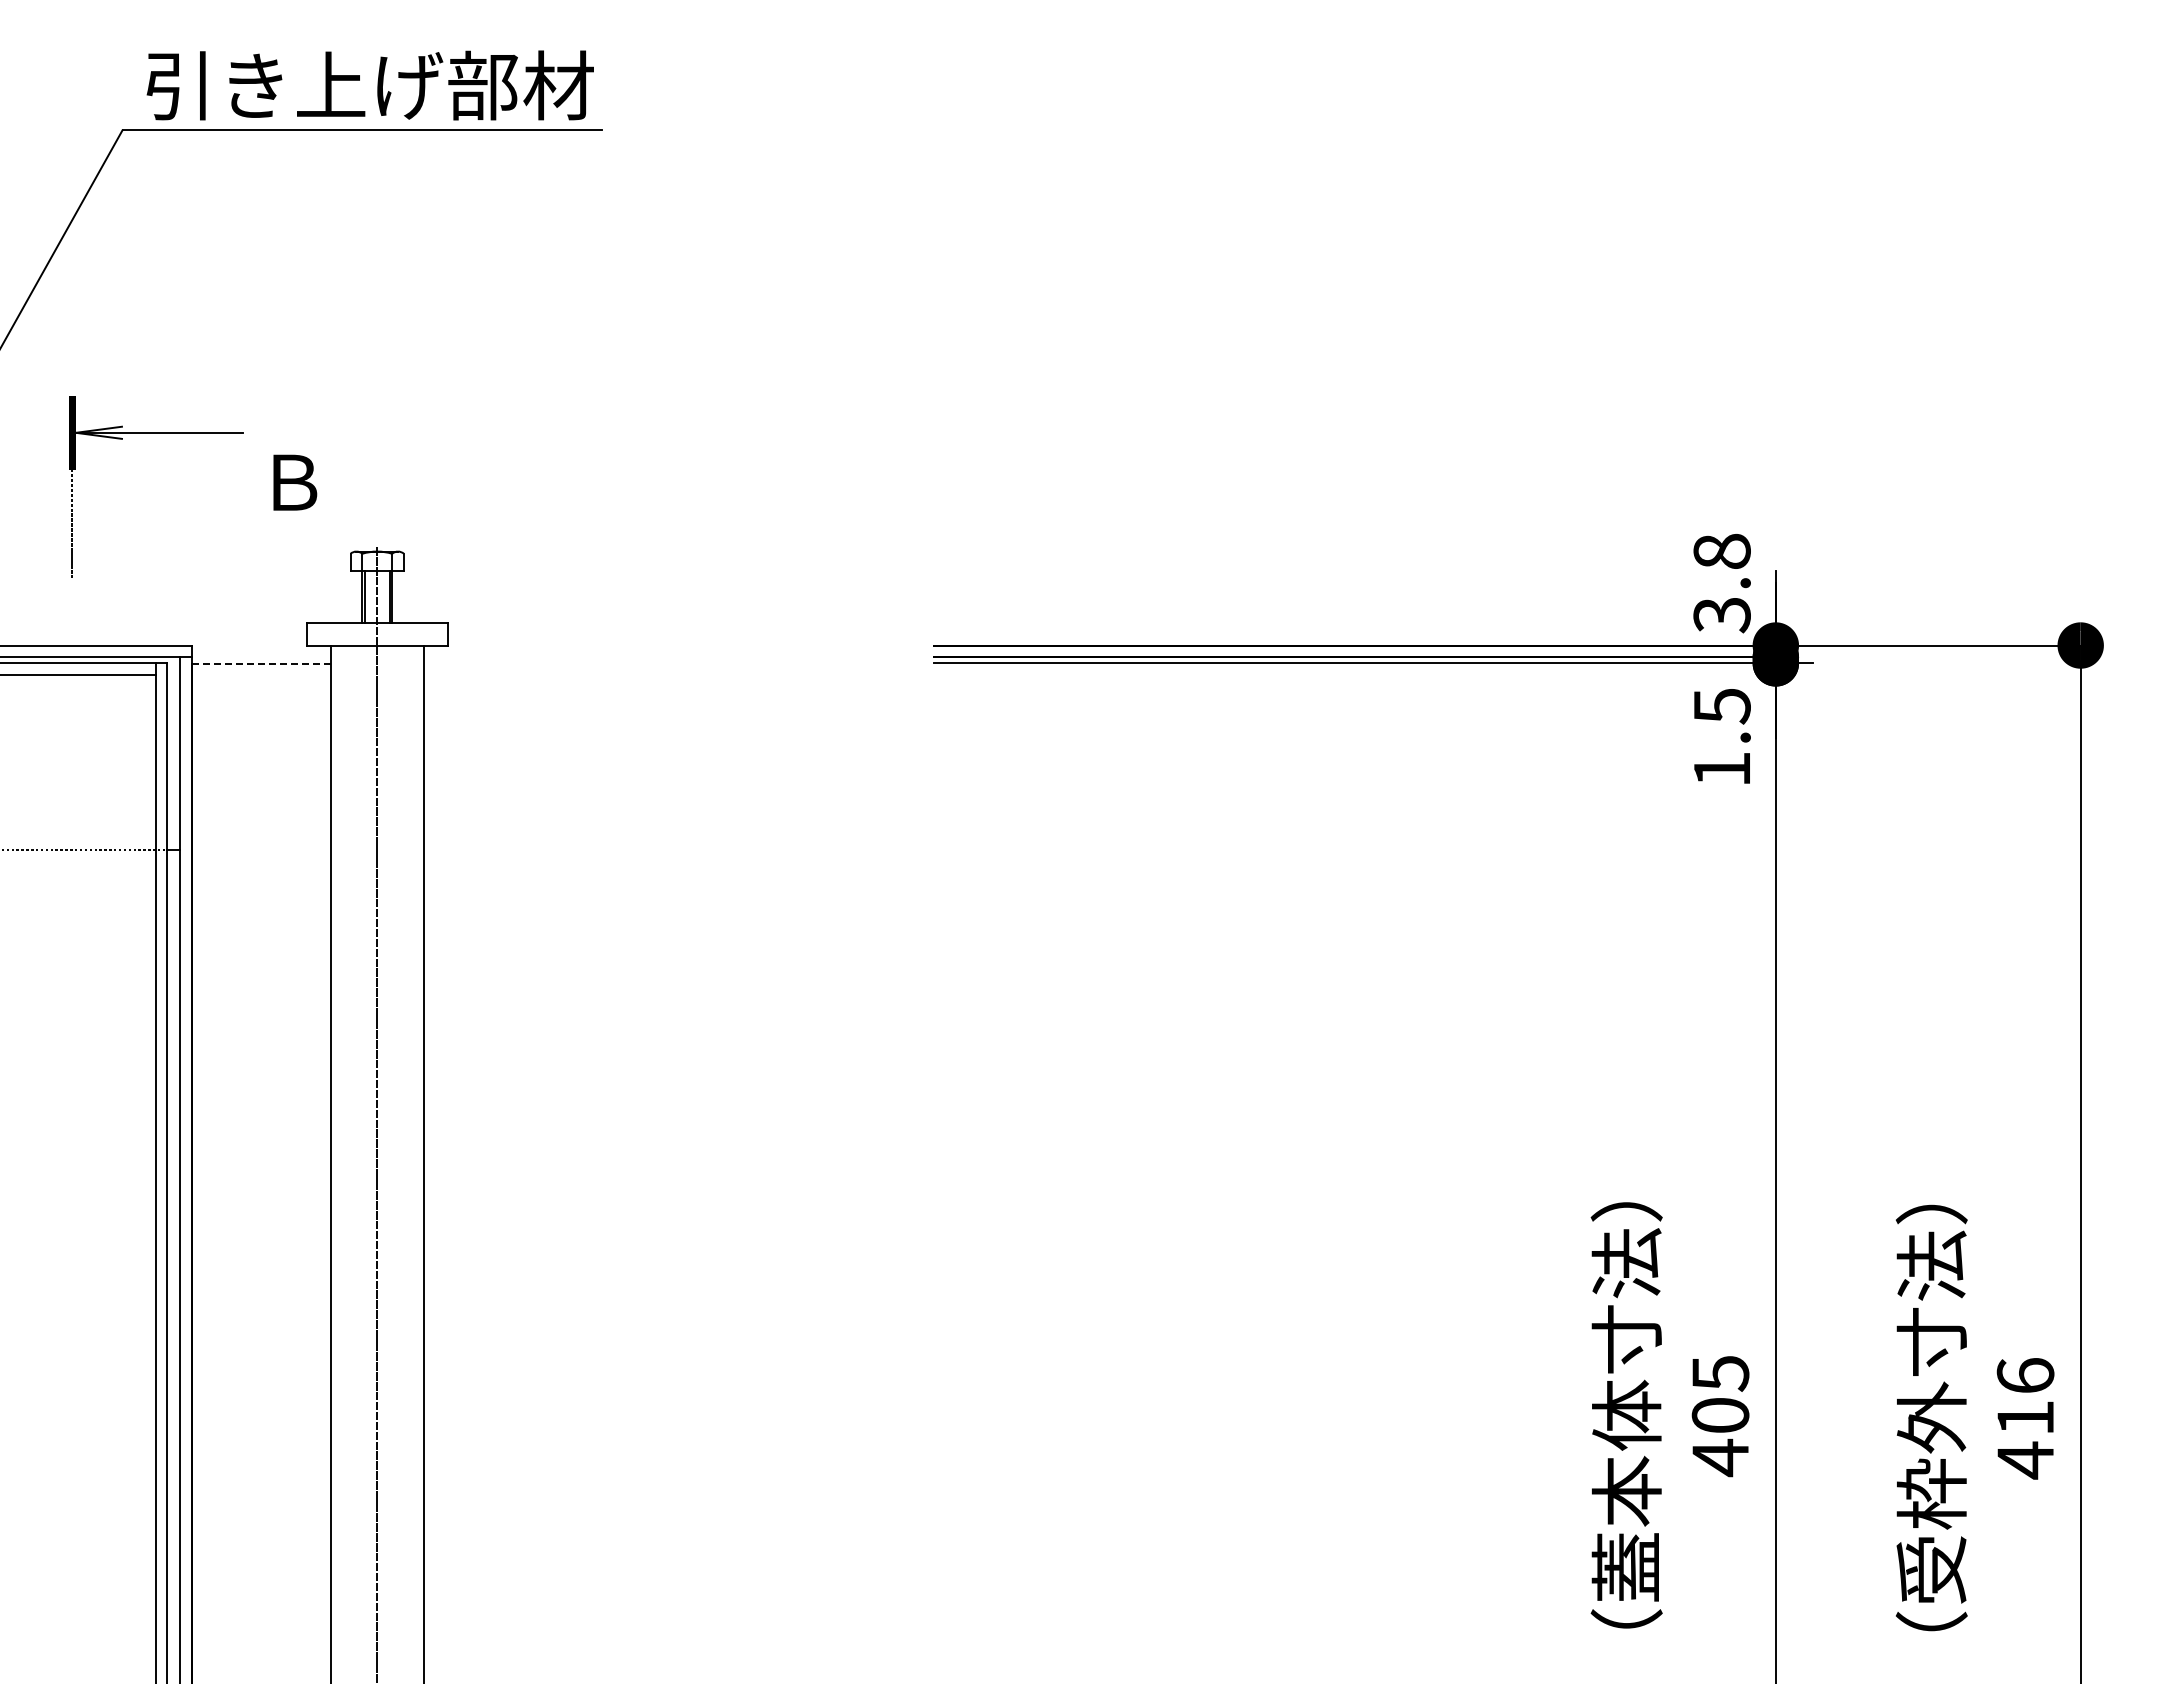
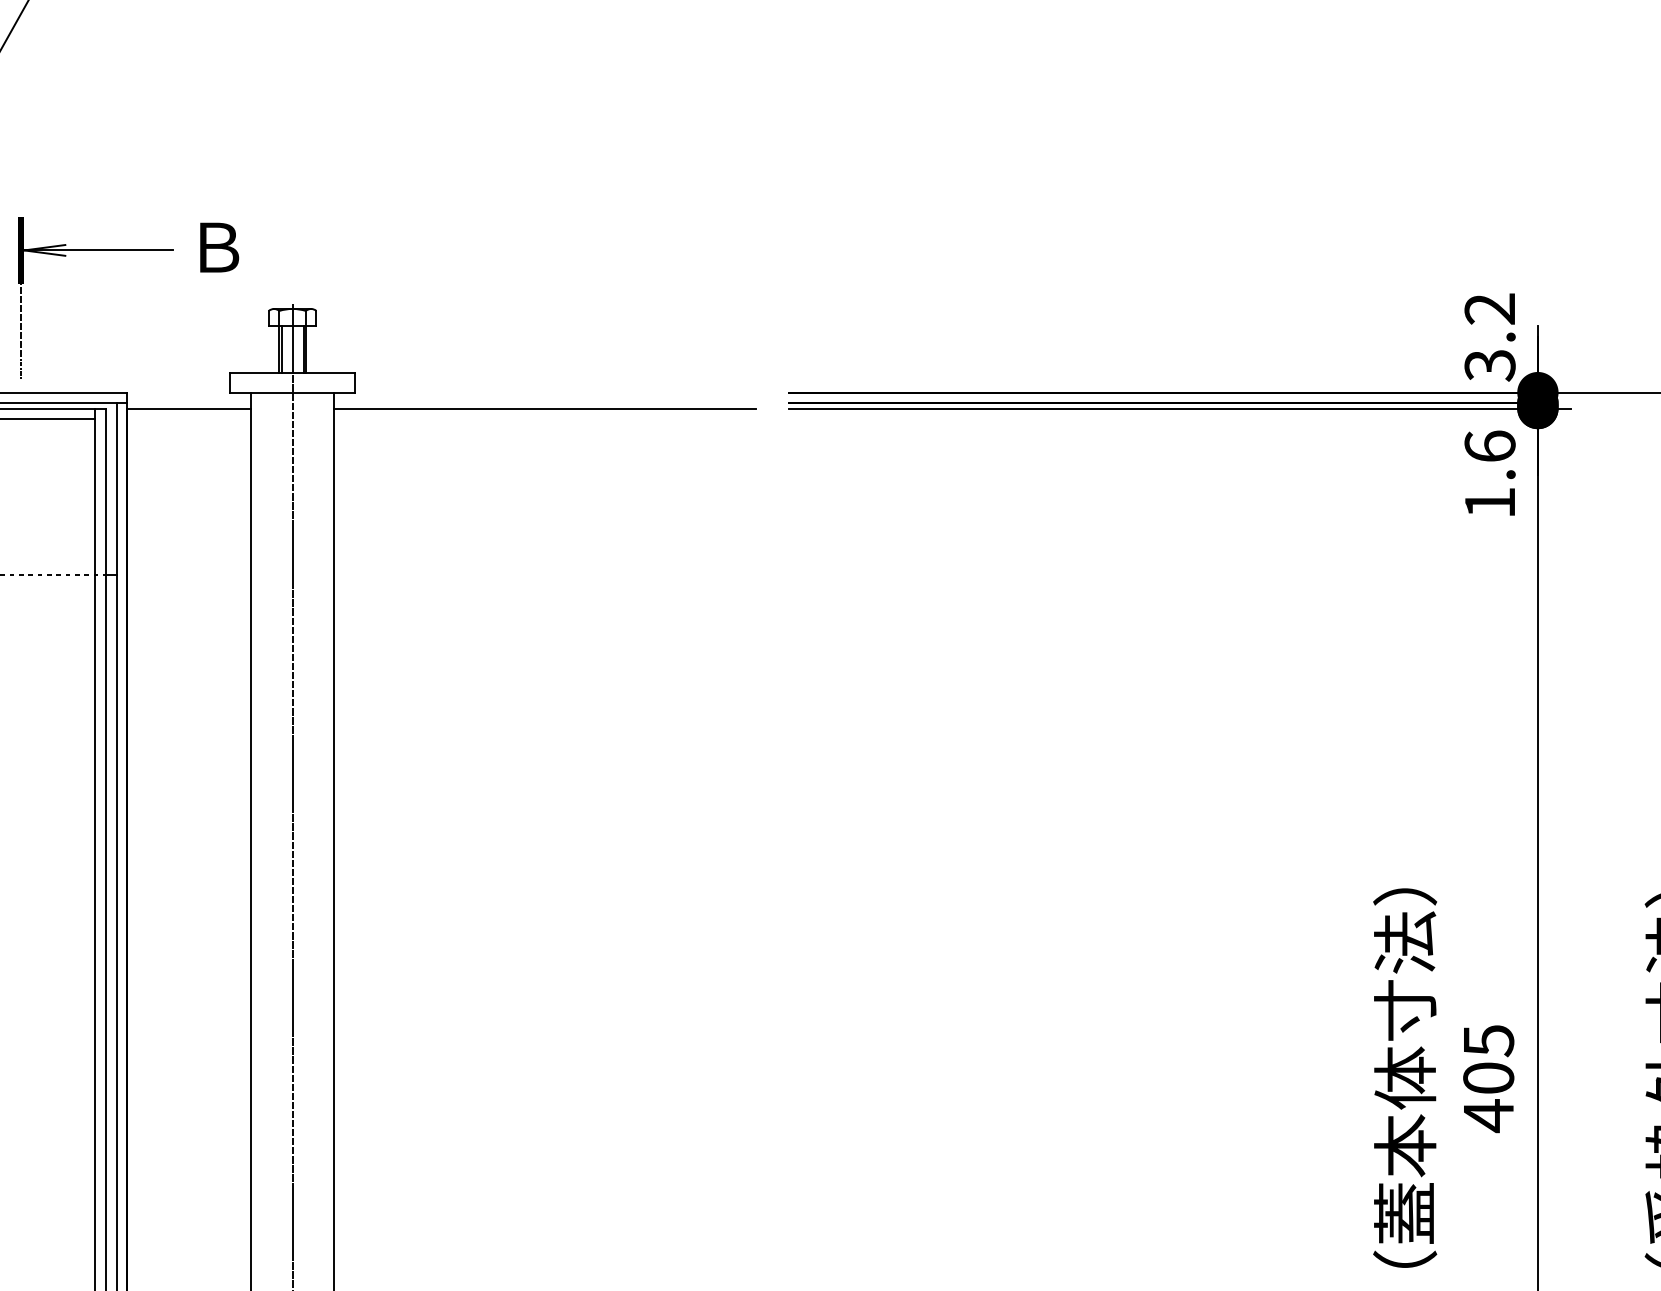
part: (156, 433) -> (96, 251), moved
text: (1721, 551) -> (1489, 308), 3.8 -> 3.2
line: (261, 664) -> (189, 409), dashed -> solid
line: (660, 664) -> (544, 409), added
text: (1721, 706) -> (1489, 446), 1.5 -> 1.6

